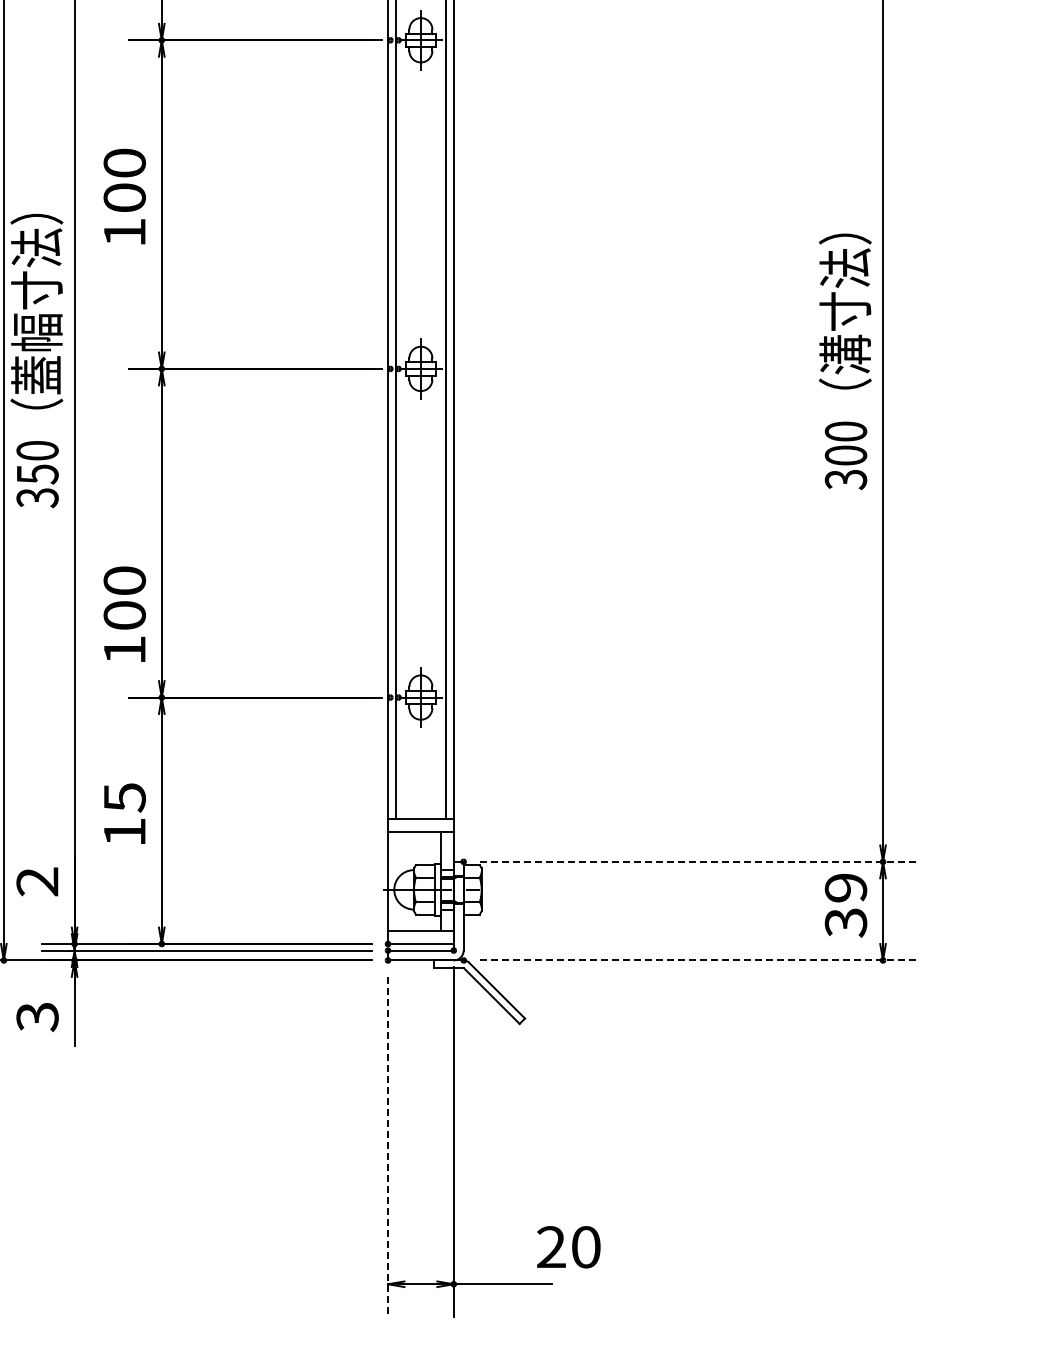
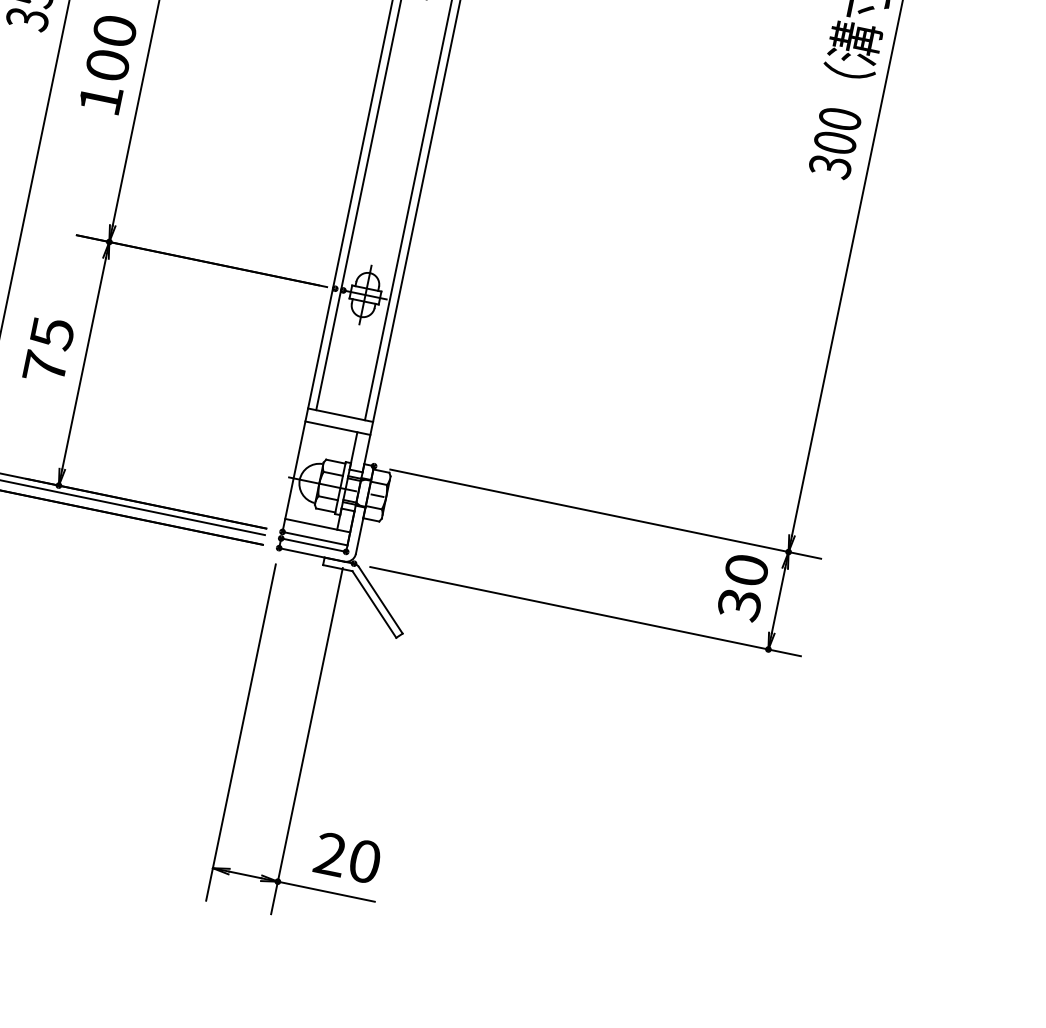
text: (124, 613) -> (107, 63), moved
text: (124, 831) -> (45, 366), 15 -> 75
line: (697, 861) -> (605, 513), dashed -> solid
text: (845, 887) -> (746, 569), 39 -> 30
line: (698, 960) -> (586, 611), dashed -> solid
line: (388, 1147) -> (241, 733), dashed -> solid
text: (568, 1247) -> (347, 858), moved

